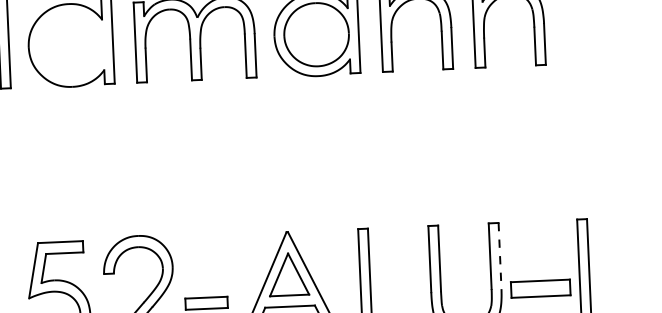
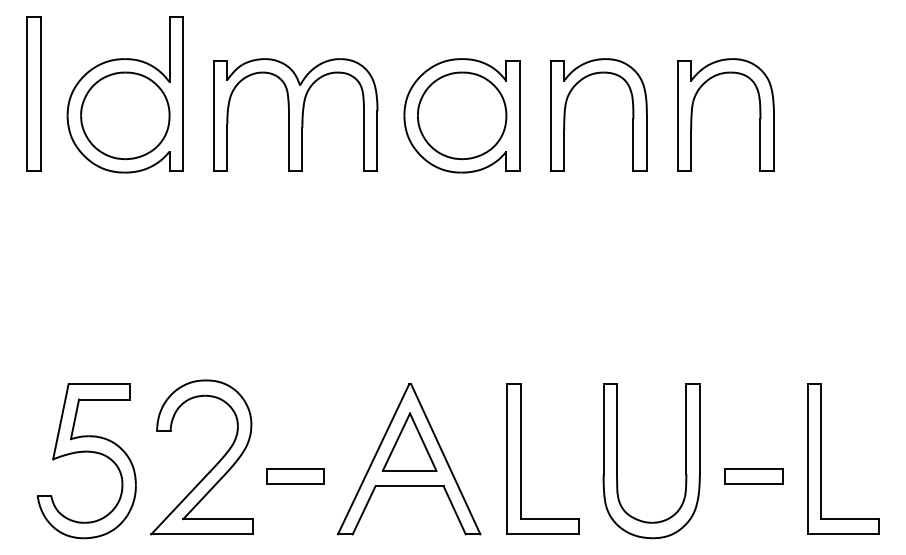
part: (70, 45) -> (125, 115), added
line: (499, 256) -> (699, 430), dashed -> solid
part: (540, 288) -> (753, 476), size x0.71

